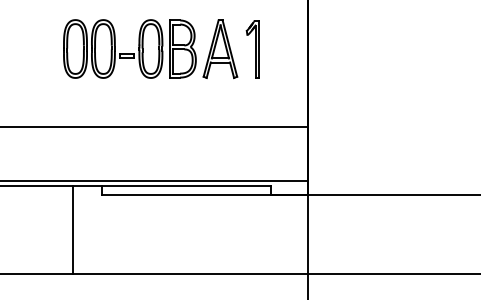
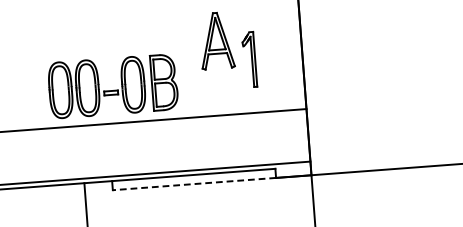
part: (129, 48) -> (112, 85), moved
part: (252, 49) -> (249, 60), moved
line: (186, 195) -> (194, 184), solid -> dashed

